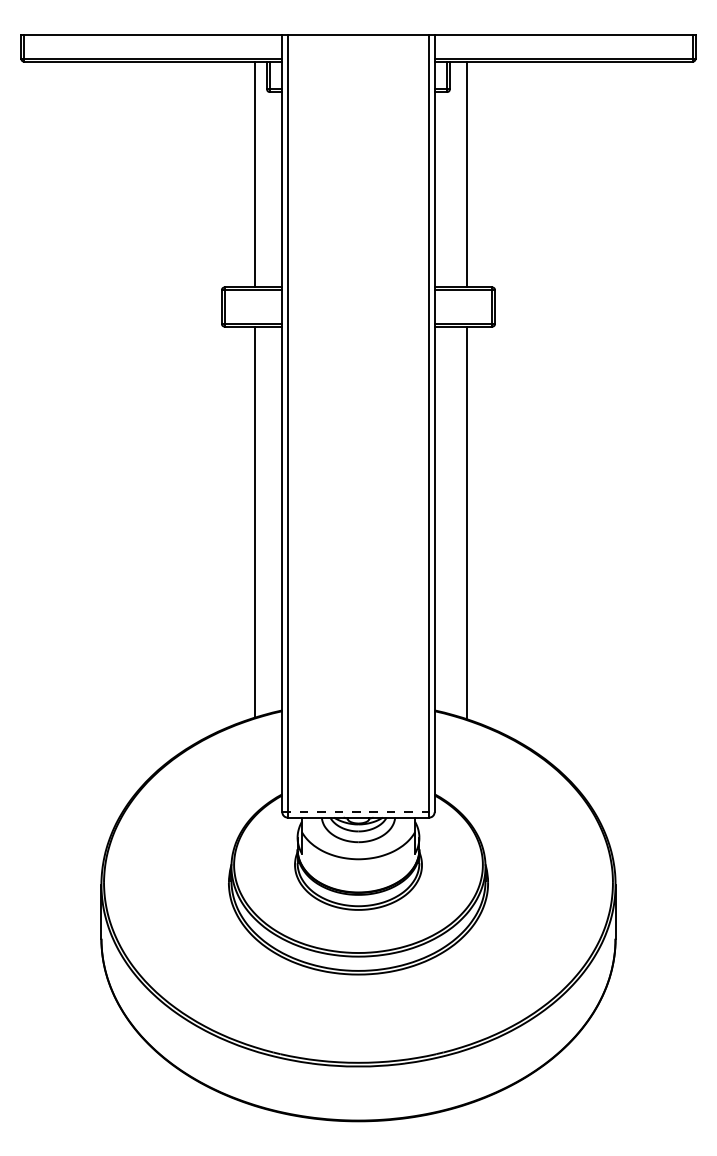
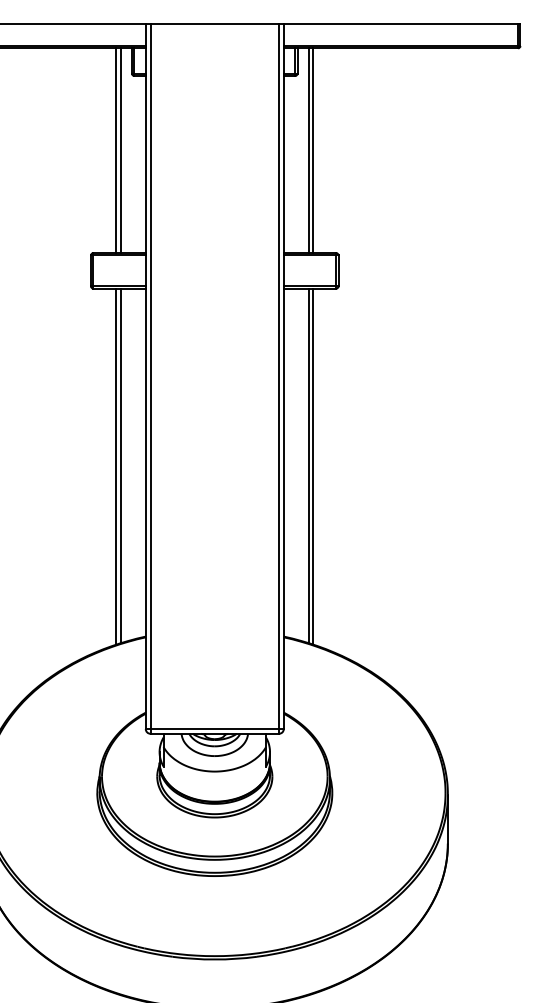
line: (249, 174) -> (115, 150), added
line: (462, 174) -> (309, 150), added
line: (462, 521) -> (309, 465), added
line: (249, 522) -> (115, 466), added
line: (358, 812) -> (214, 729), dashed -> solid

